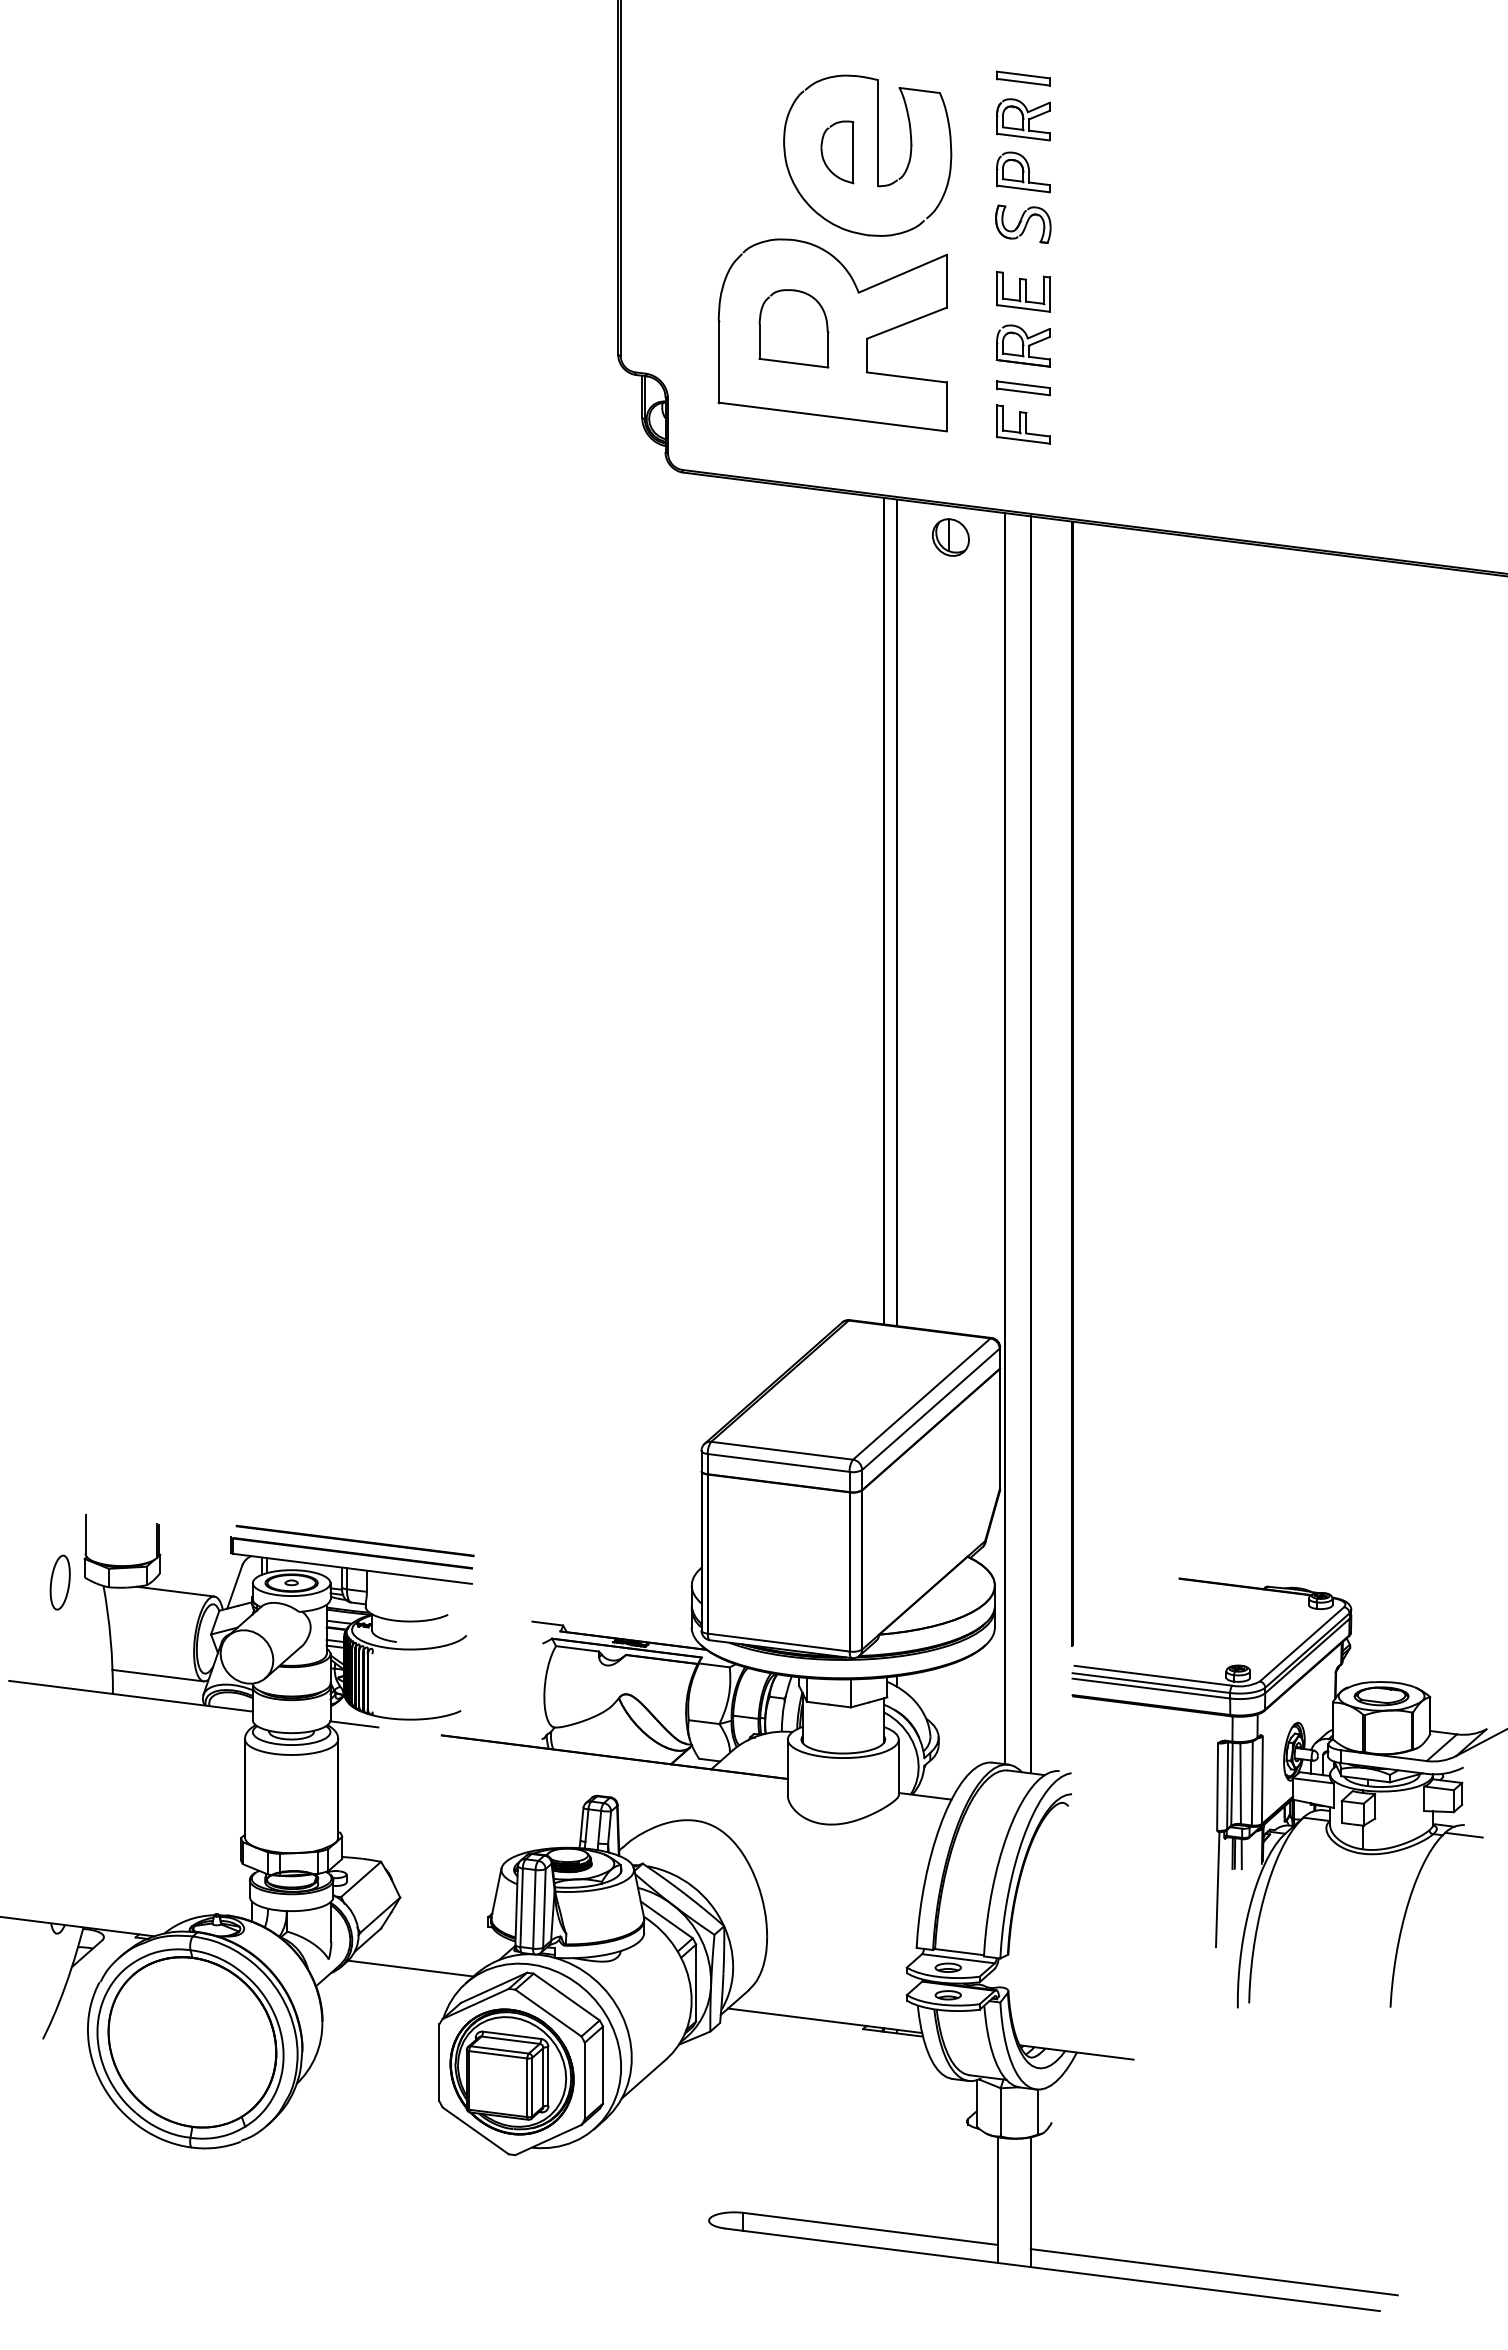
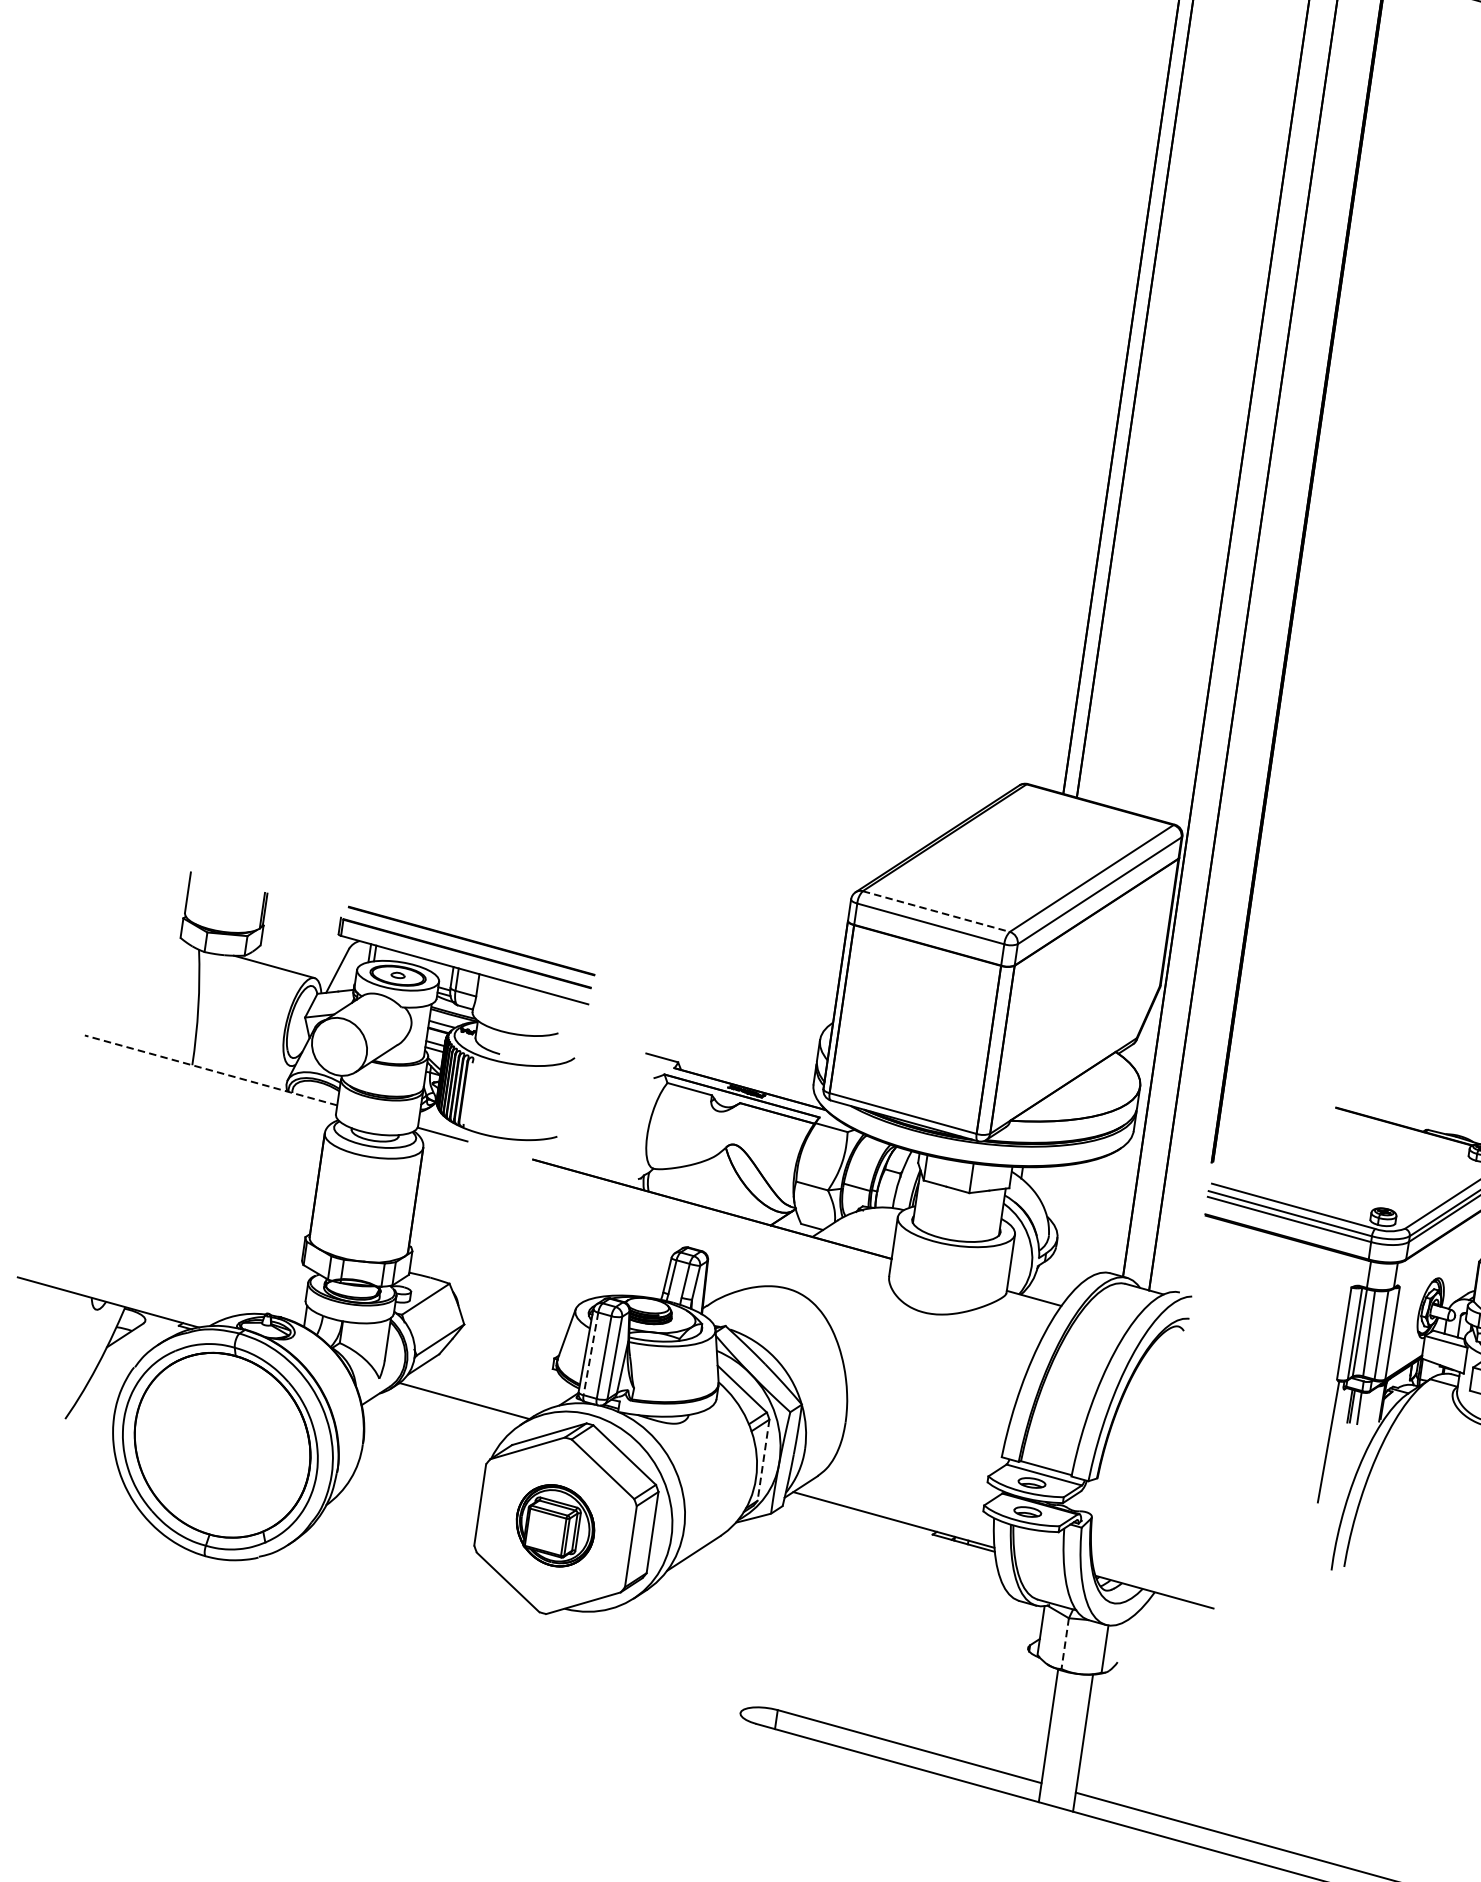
line: (782, 1450) -> (936, 911), solid -> dashed
part: (59, 1582) -> (153, 939), removed
line: (157, 1675) -> (242, 1052), removed
line: (130, 1696) -> (210, 1070), solid -> dashed
line: (521, 1908) -> (590, 1354), solid -> dashed
line: (696, 1983) -> (763, 1460), solid -> dashed
part: (511, 2071) -> (554, 1525), size x0.6
line: (1000, 2112) -> (1064, 1643), solid -> dashed

